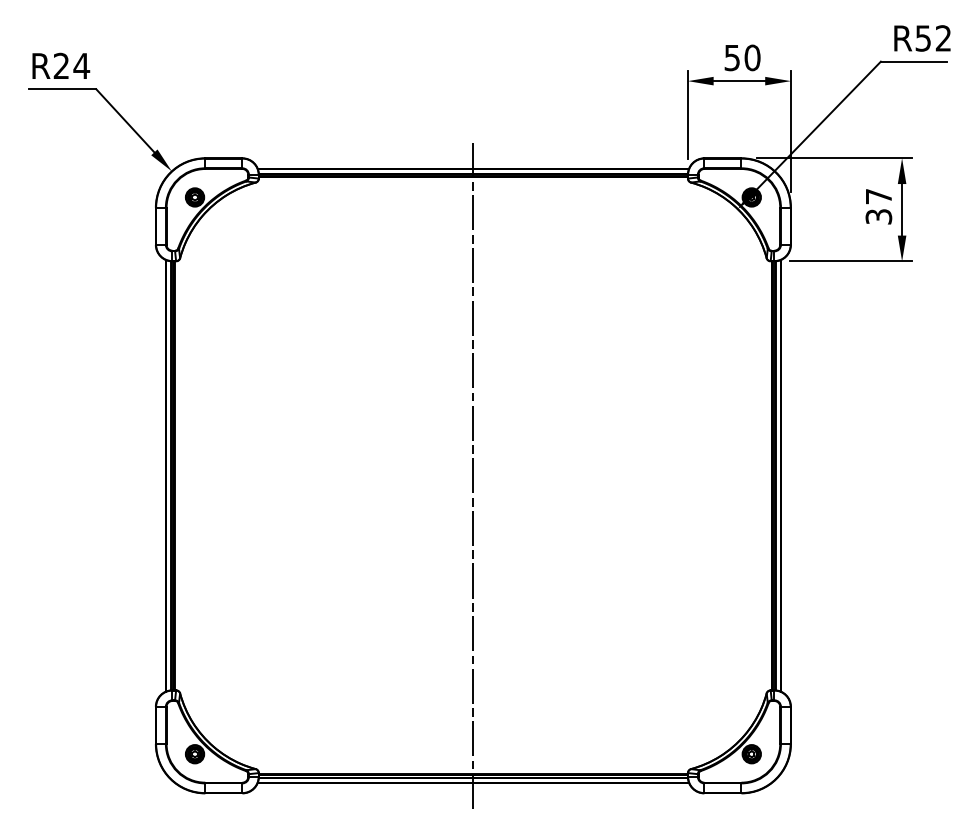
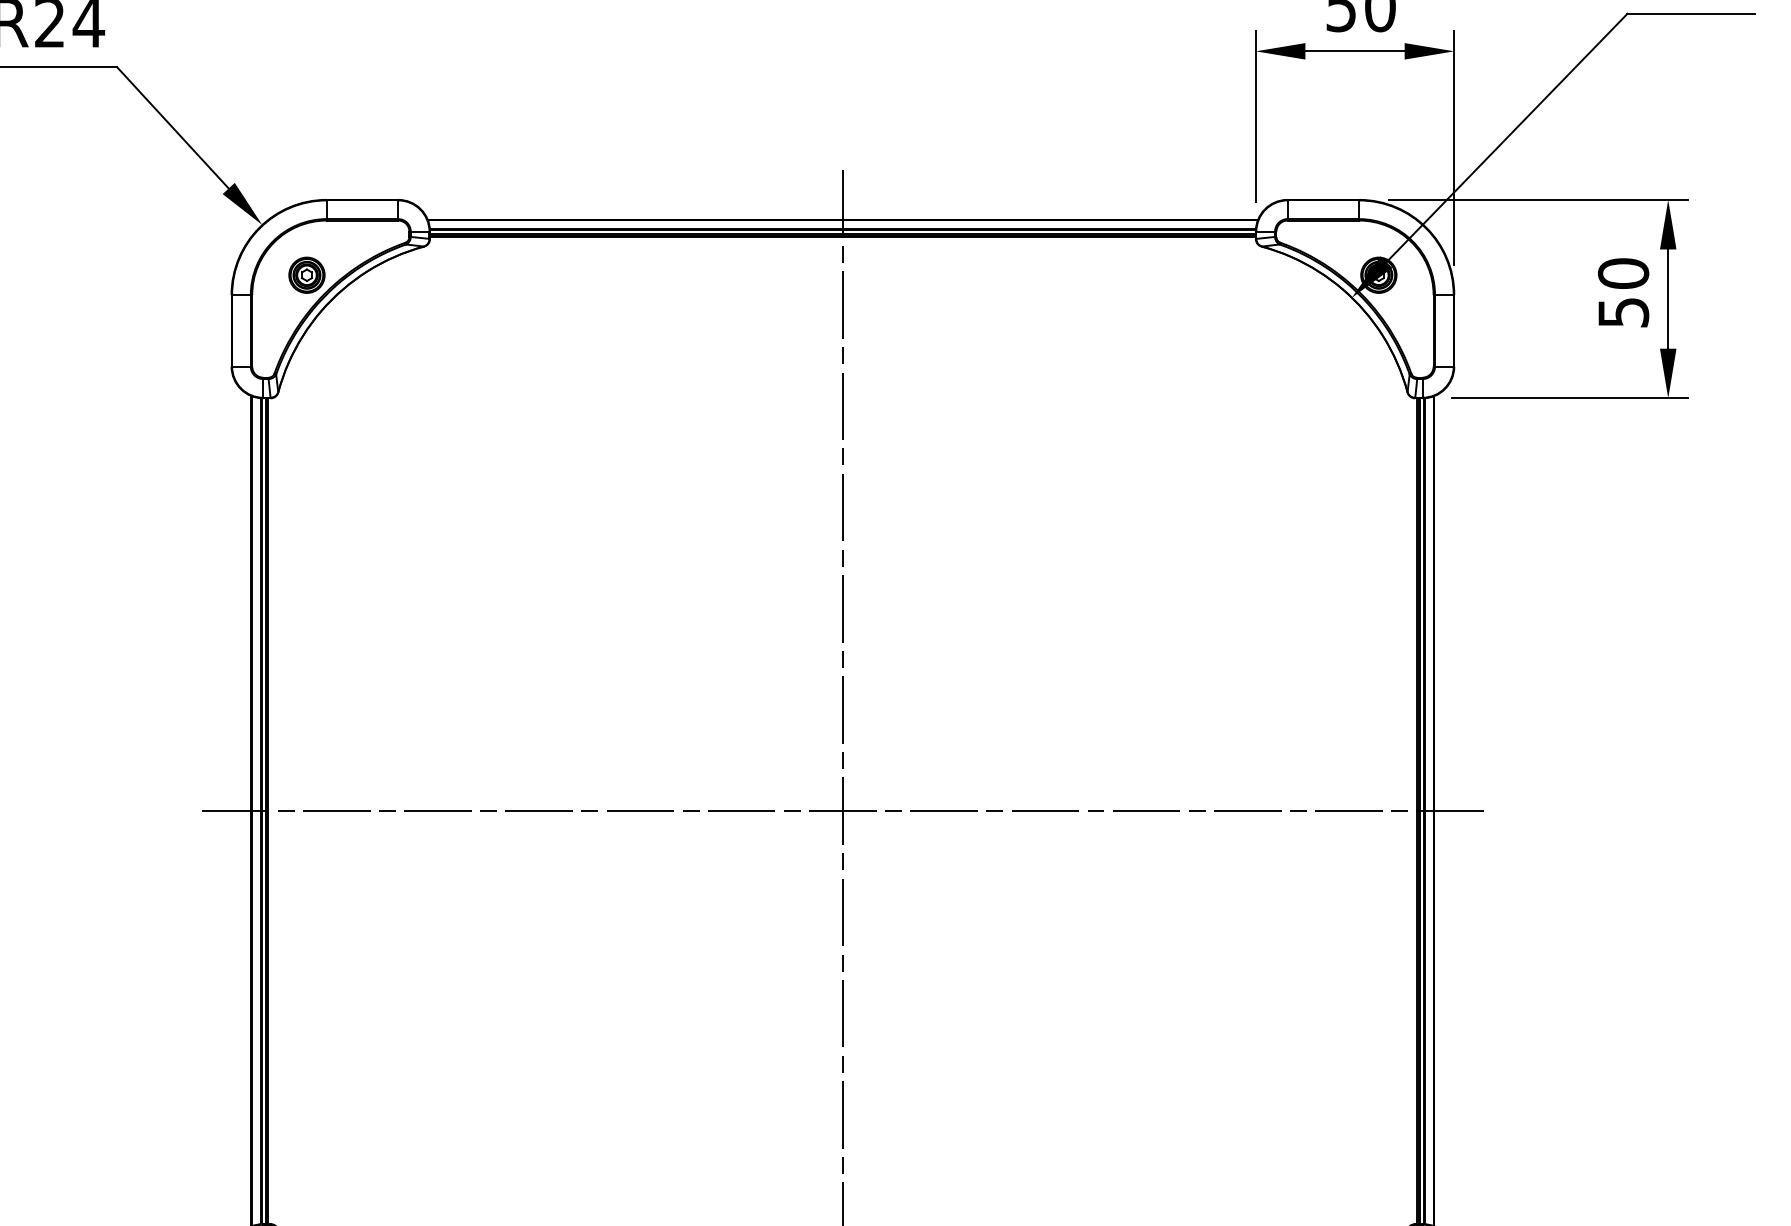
text: (878, 205) -> (1622, 290), 37 -> 50
line: (473, 475) -> (843, 810), added

